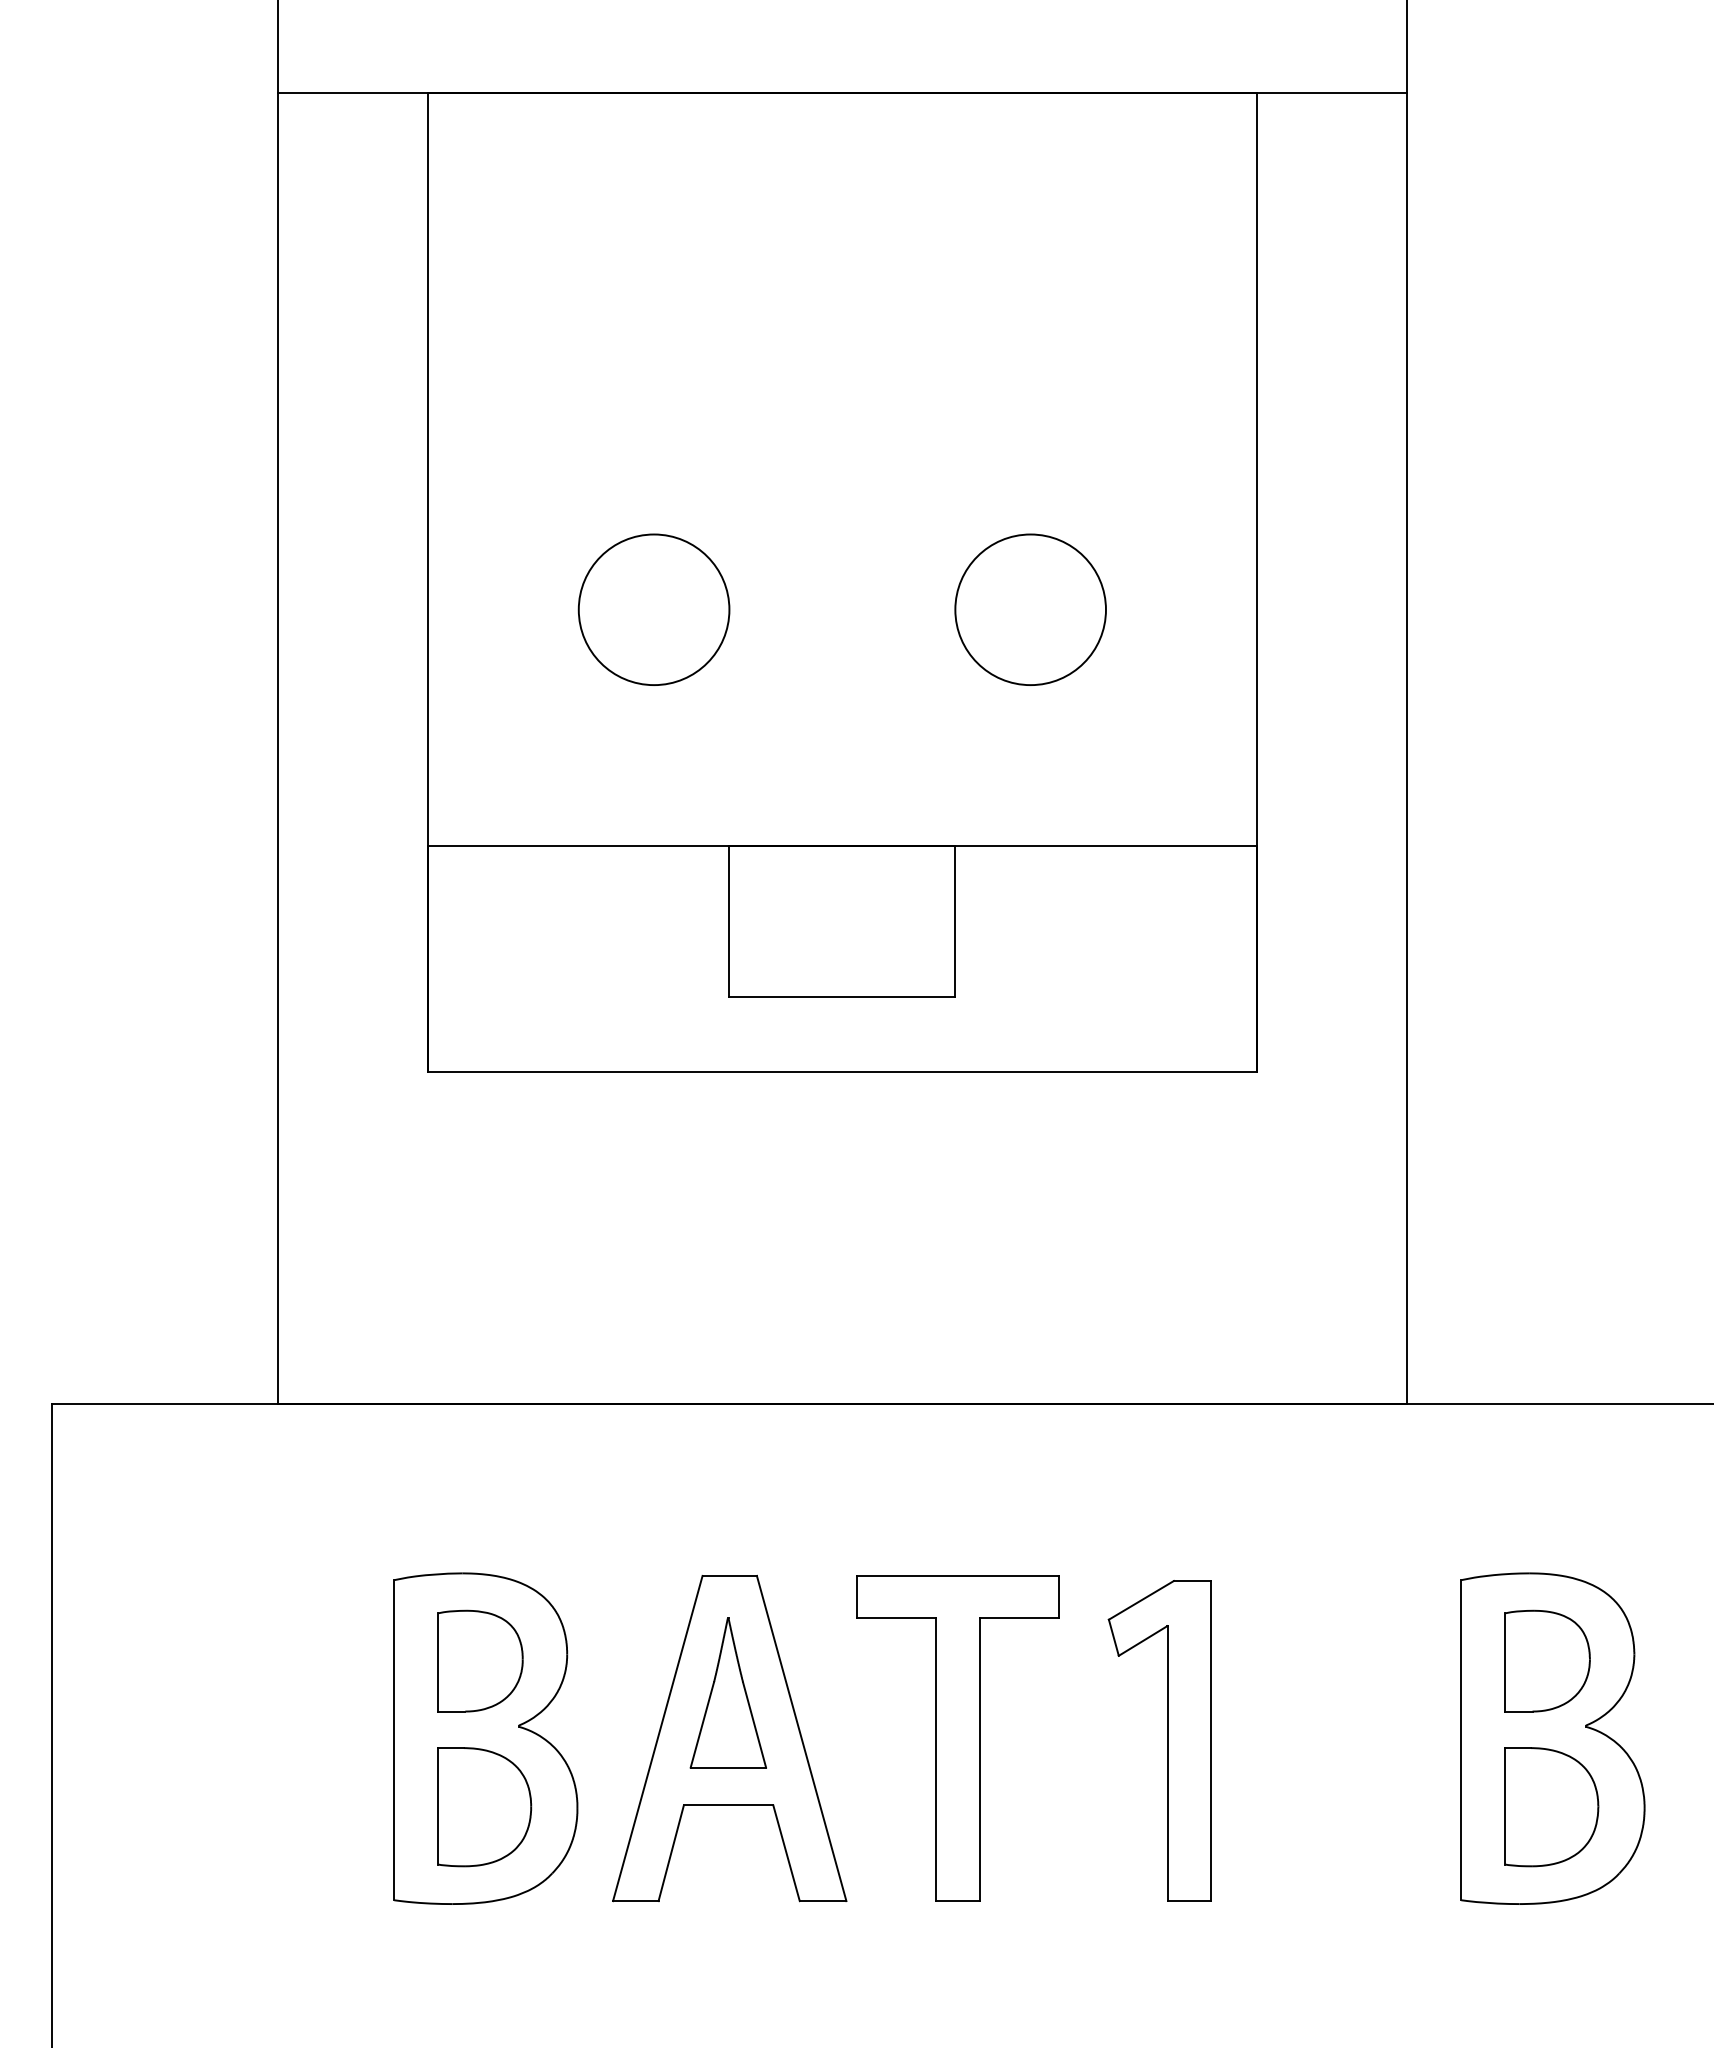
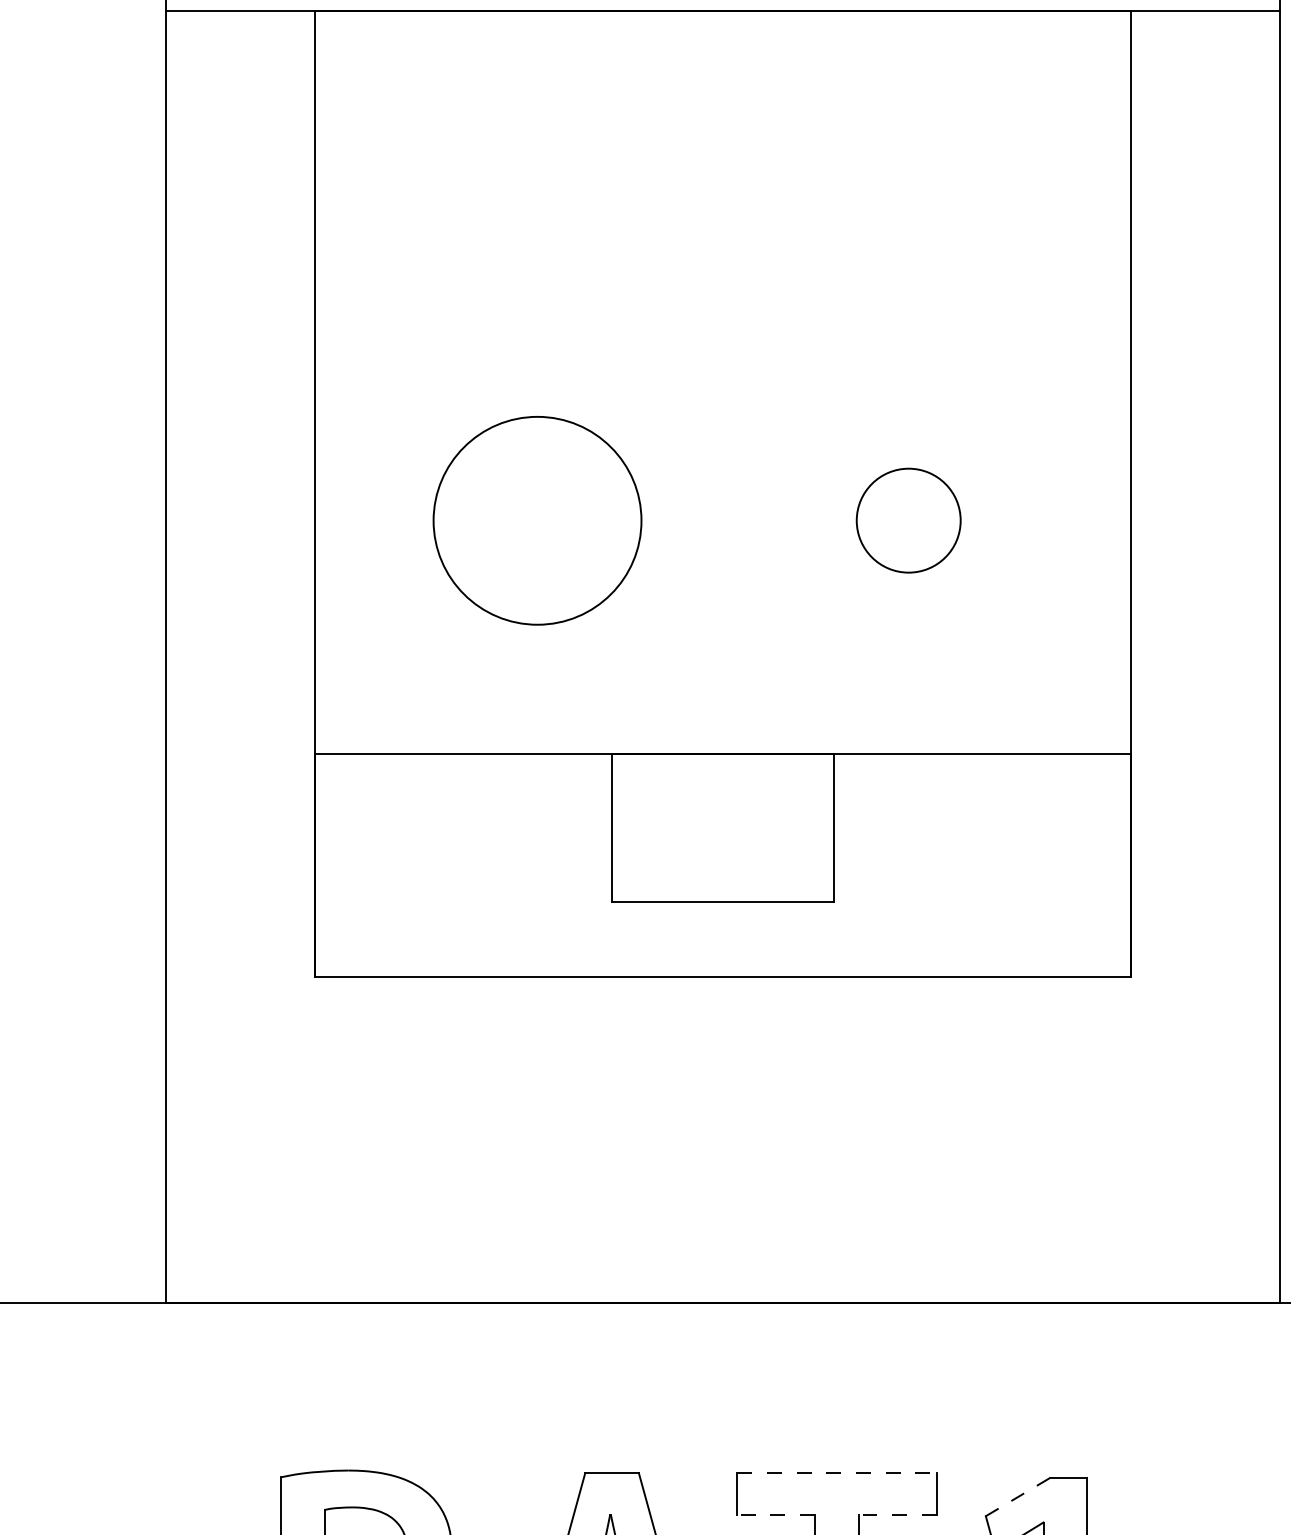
circle: (653, 609) -> (536, 520), size x1.4
circle: (1030, 609) -> (908, 520), size x0.7
line: (958, 1575) -> (837, 1472), solid -> dashed
line: (1141, 1600) -> (1017, 1497), solid -> dashed
line: (895, 1618) -> (775, 1515), solid -> dashed
line: (1019, 1618) -> (897, 1515), solid -> dashed

